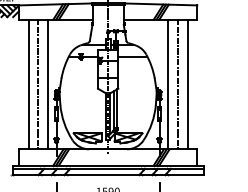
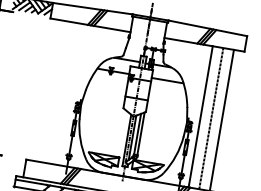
line: (28, 84) -> (48, 90), removed
line: (38, 84) -> (59, 92), removed
line: (48, 84) -> (70, 94), removed

